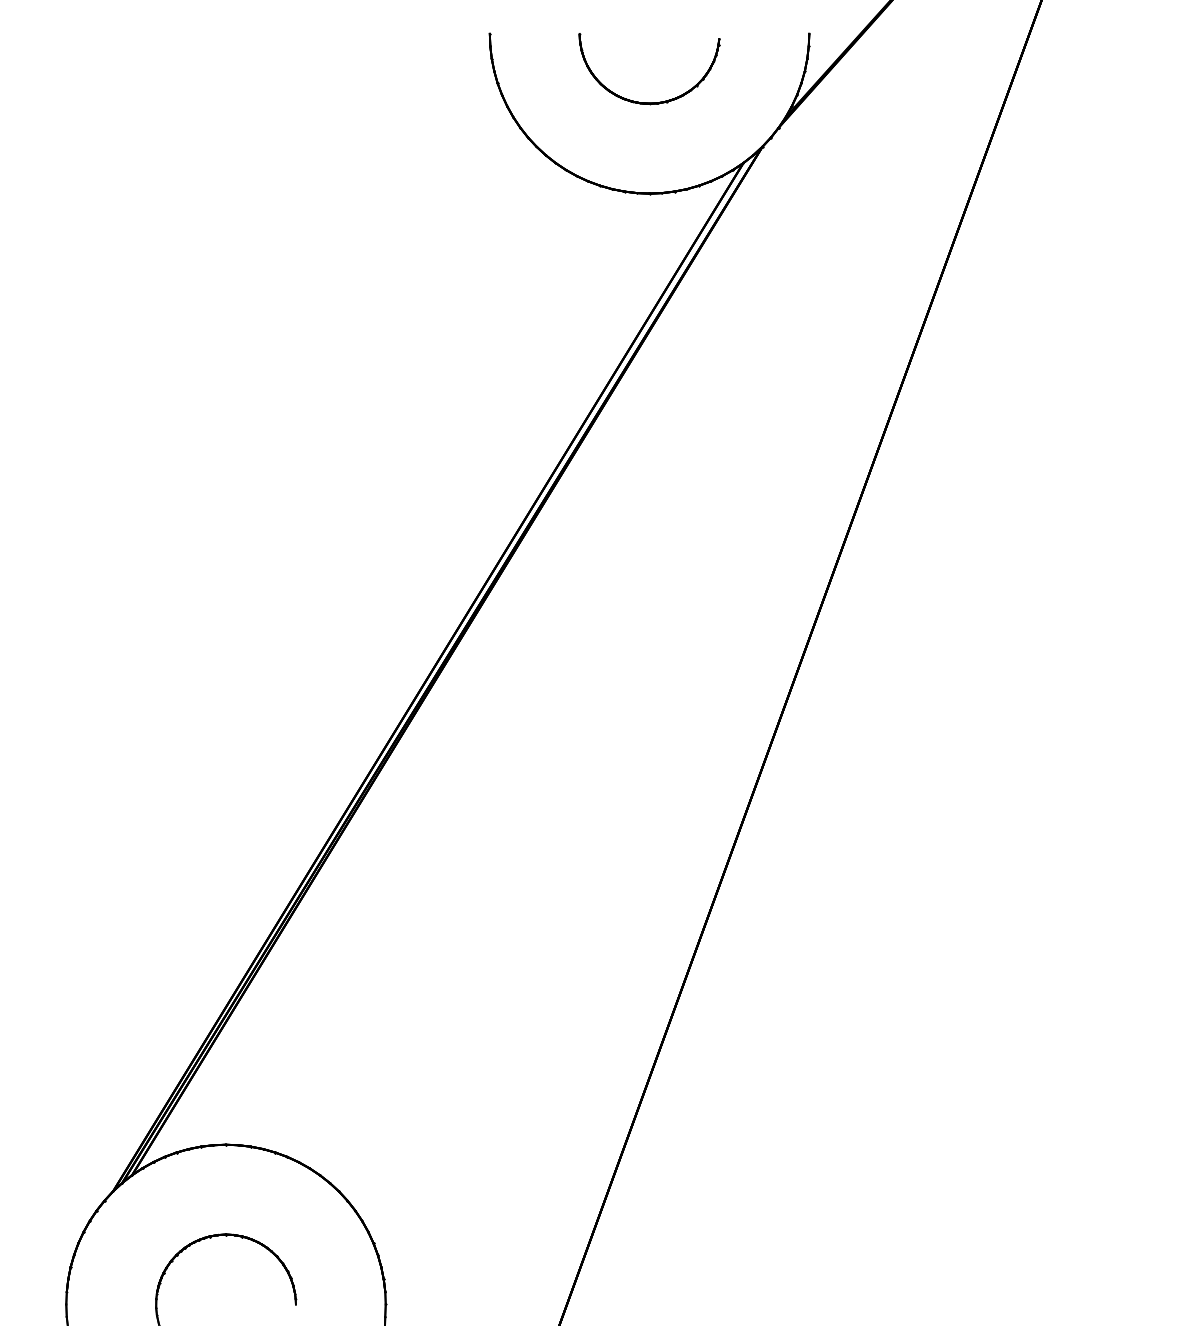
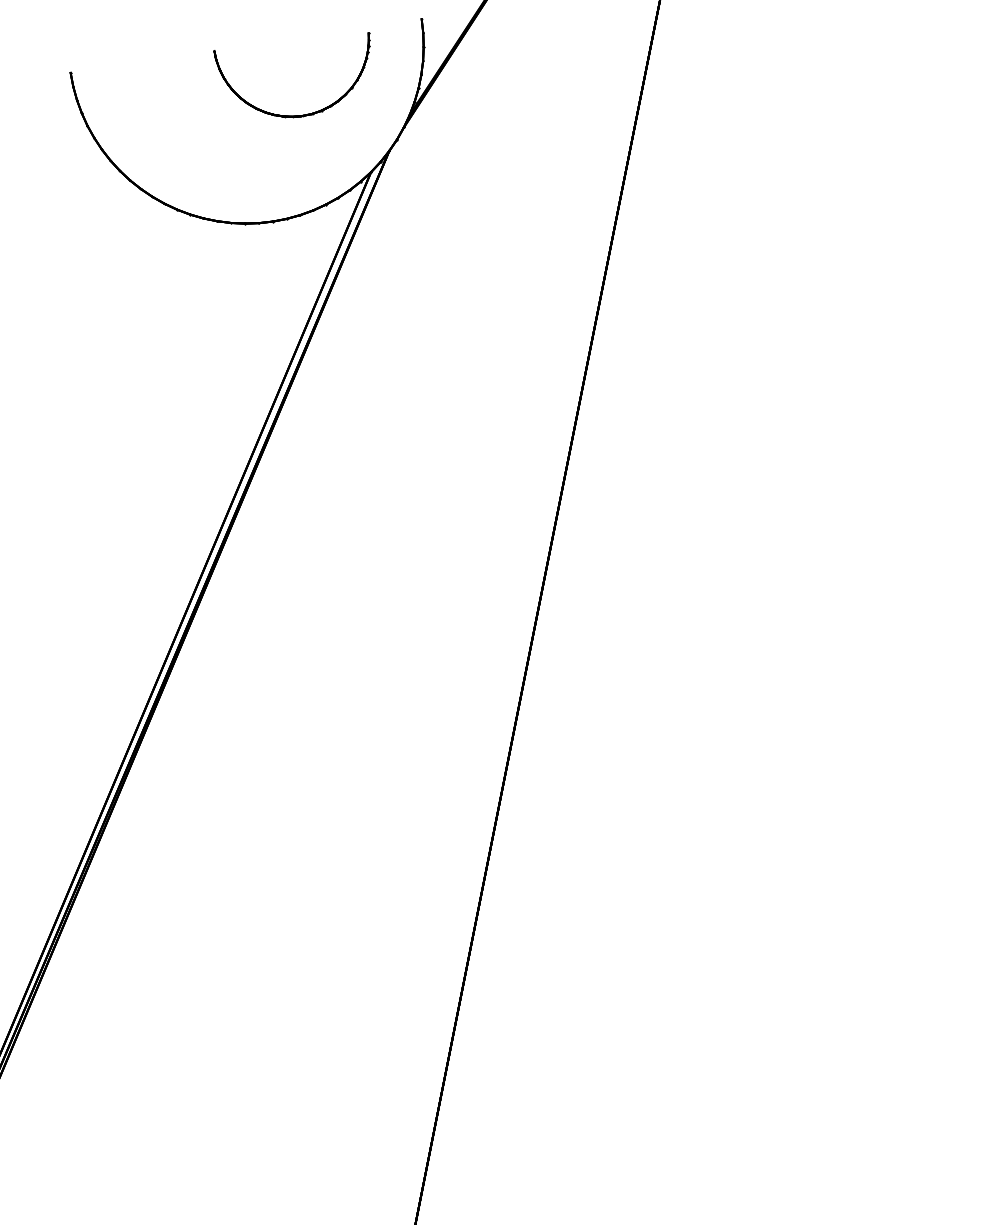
part: (649, 102) -> (302, 114), moved

